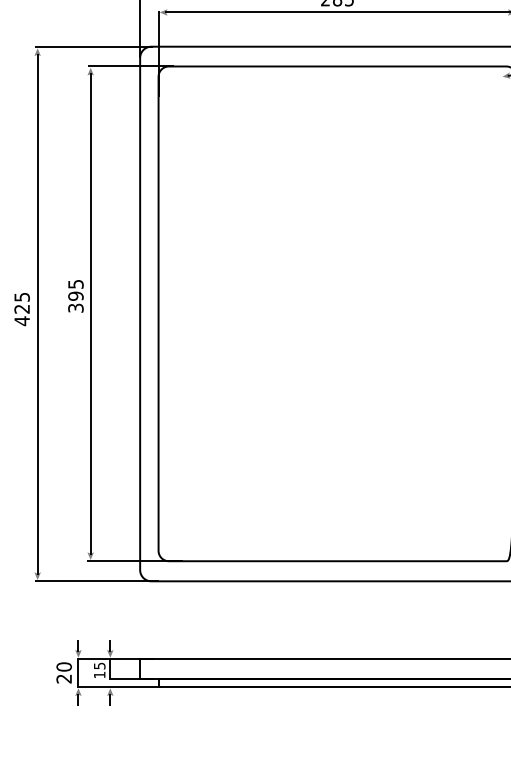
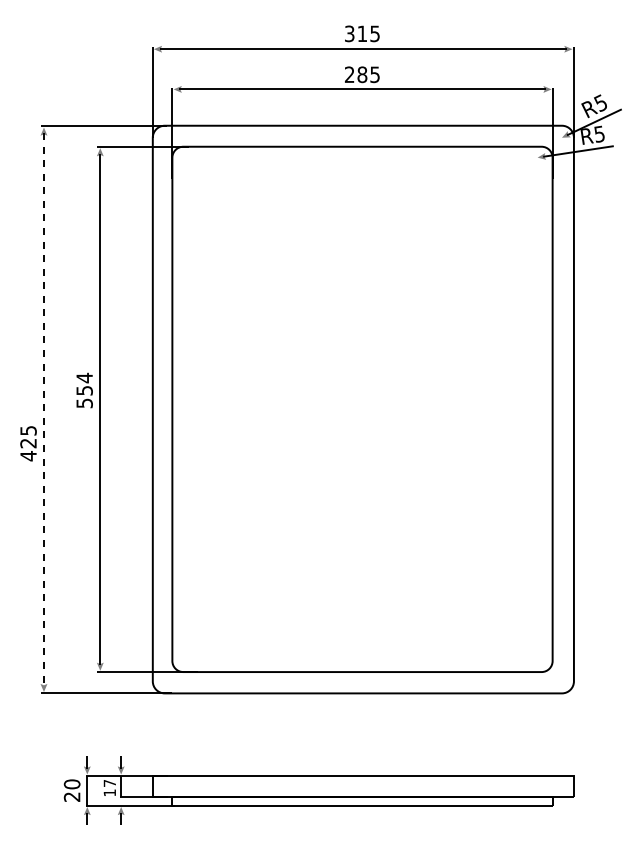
text: (75, 295) -> (84, 389), 395 -> 554
text: (22, 309) -> (28, 443), moved
line: (37, 313) -> (43, 409), solid -> dashed
text: (99, 666) -> (109, 783), 15 -> 17

